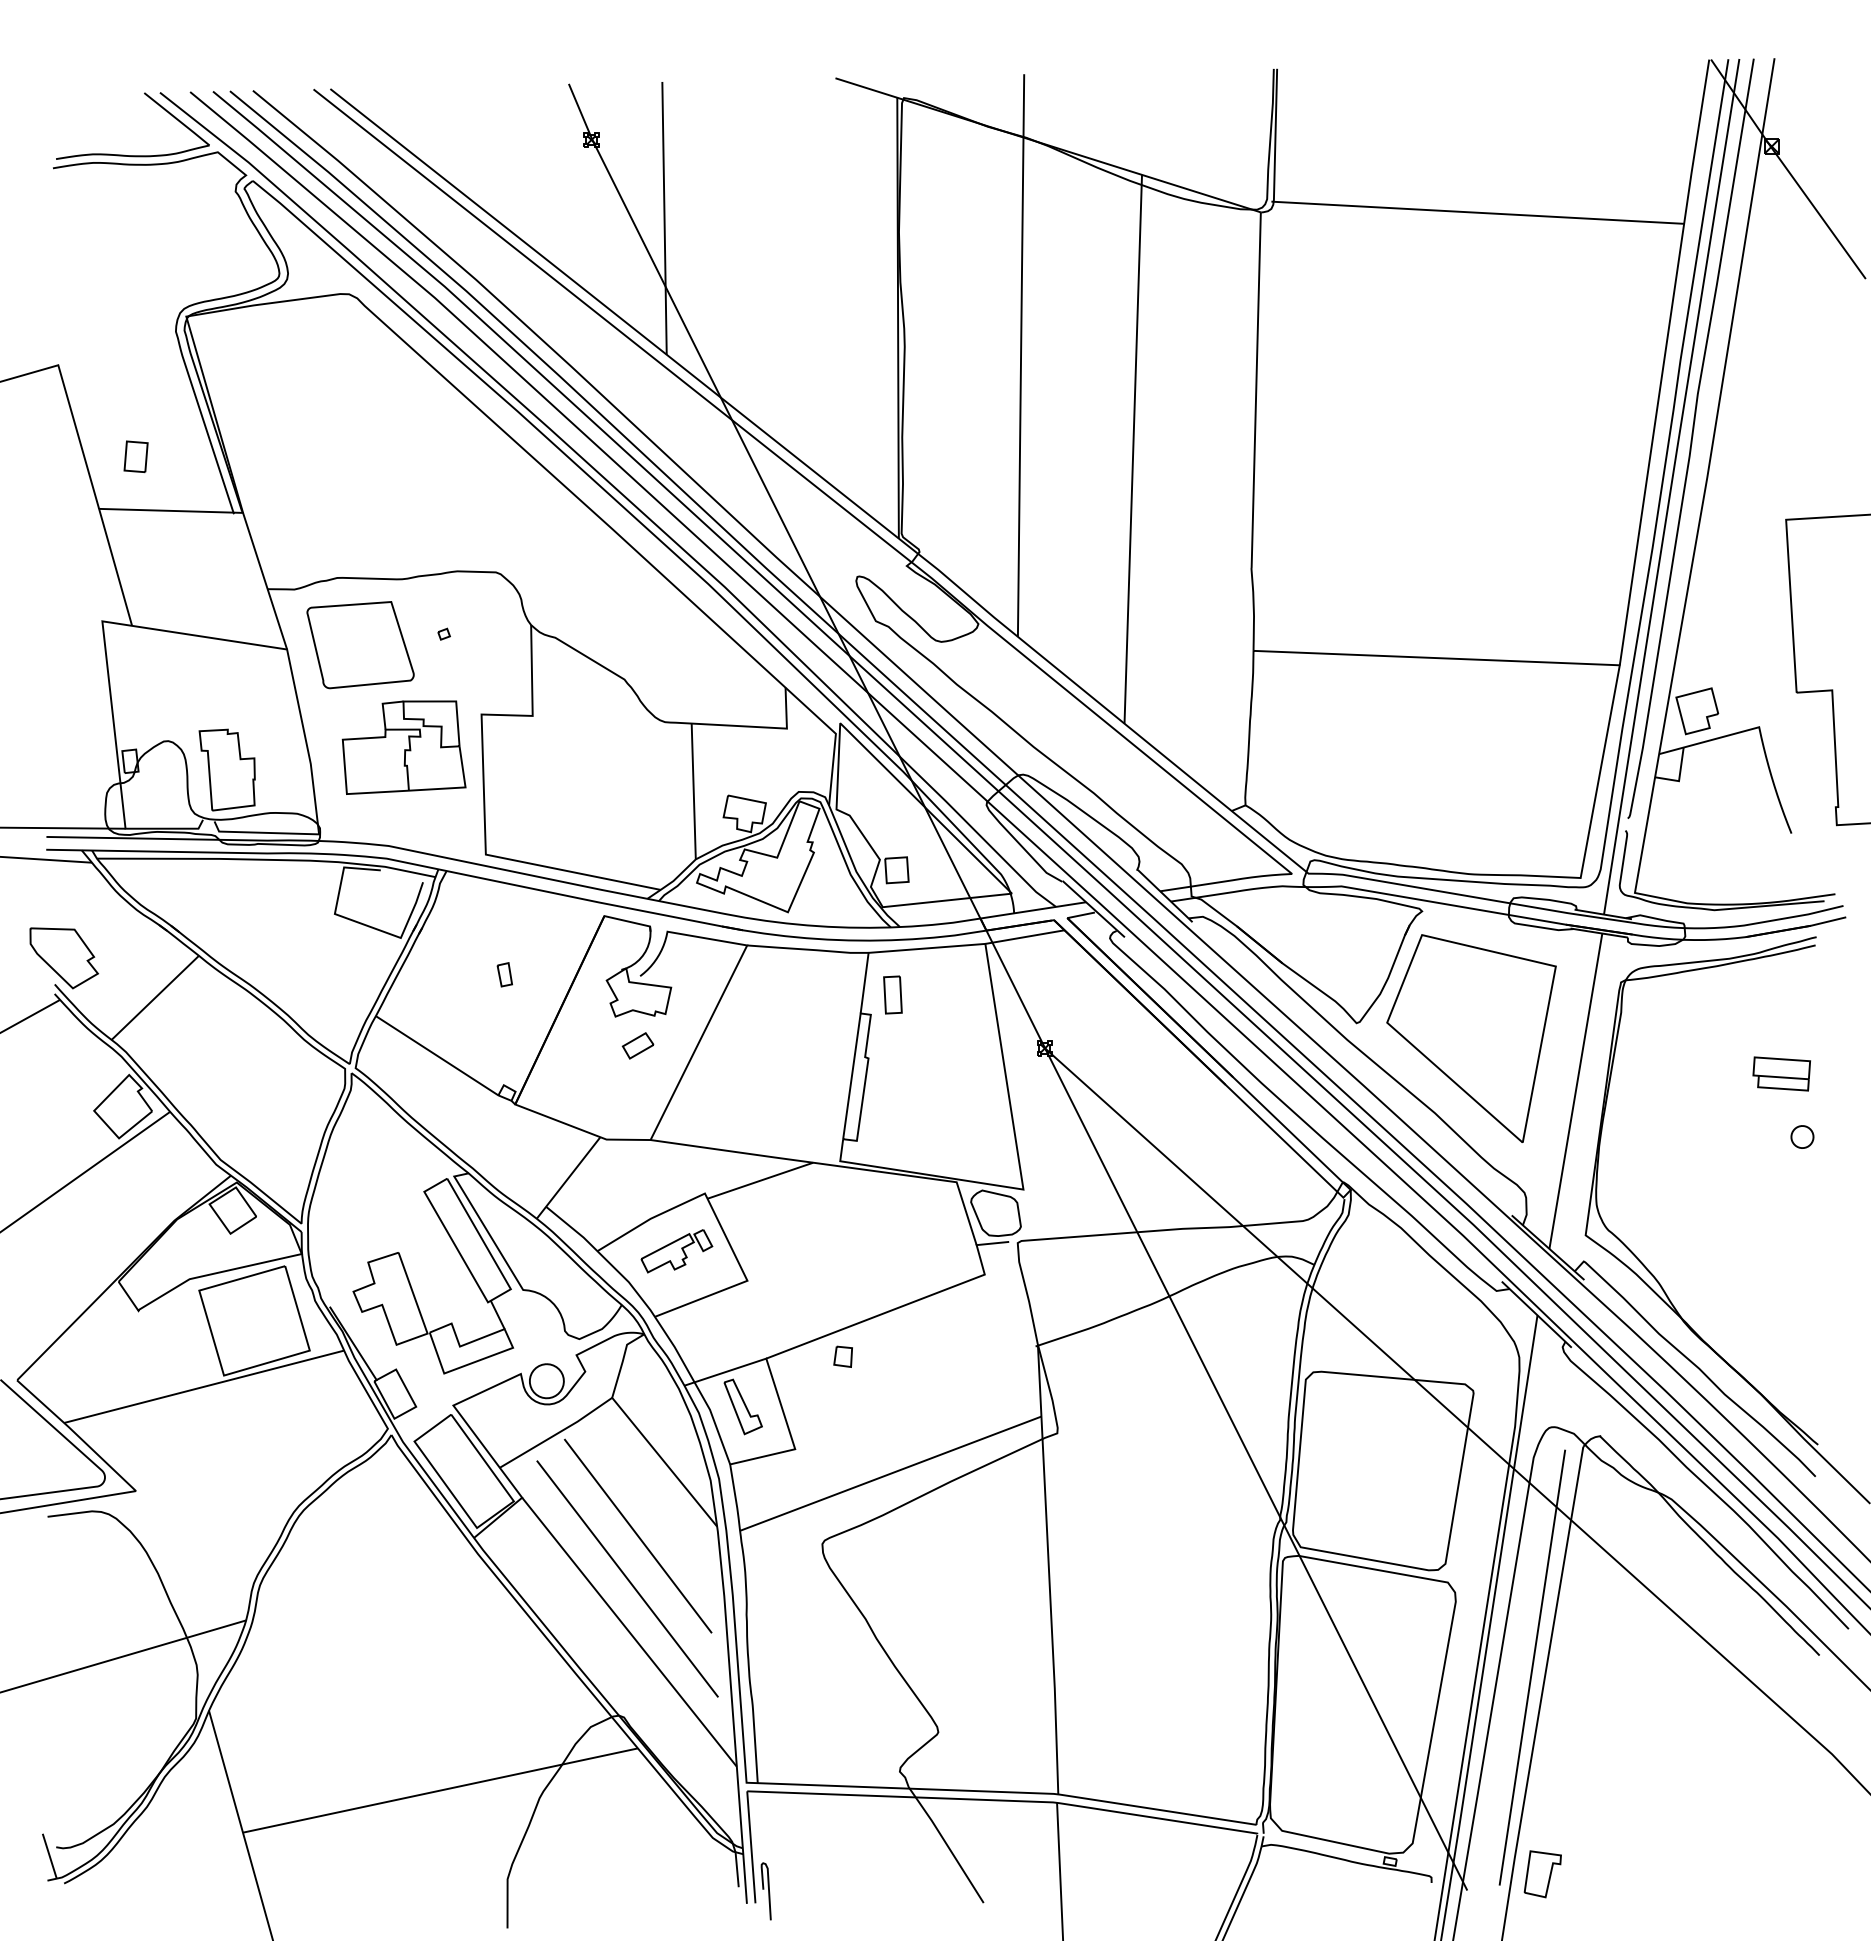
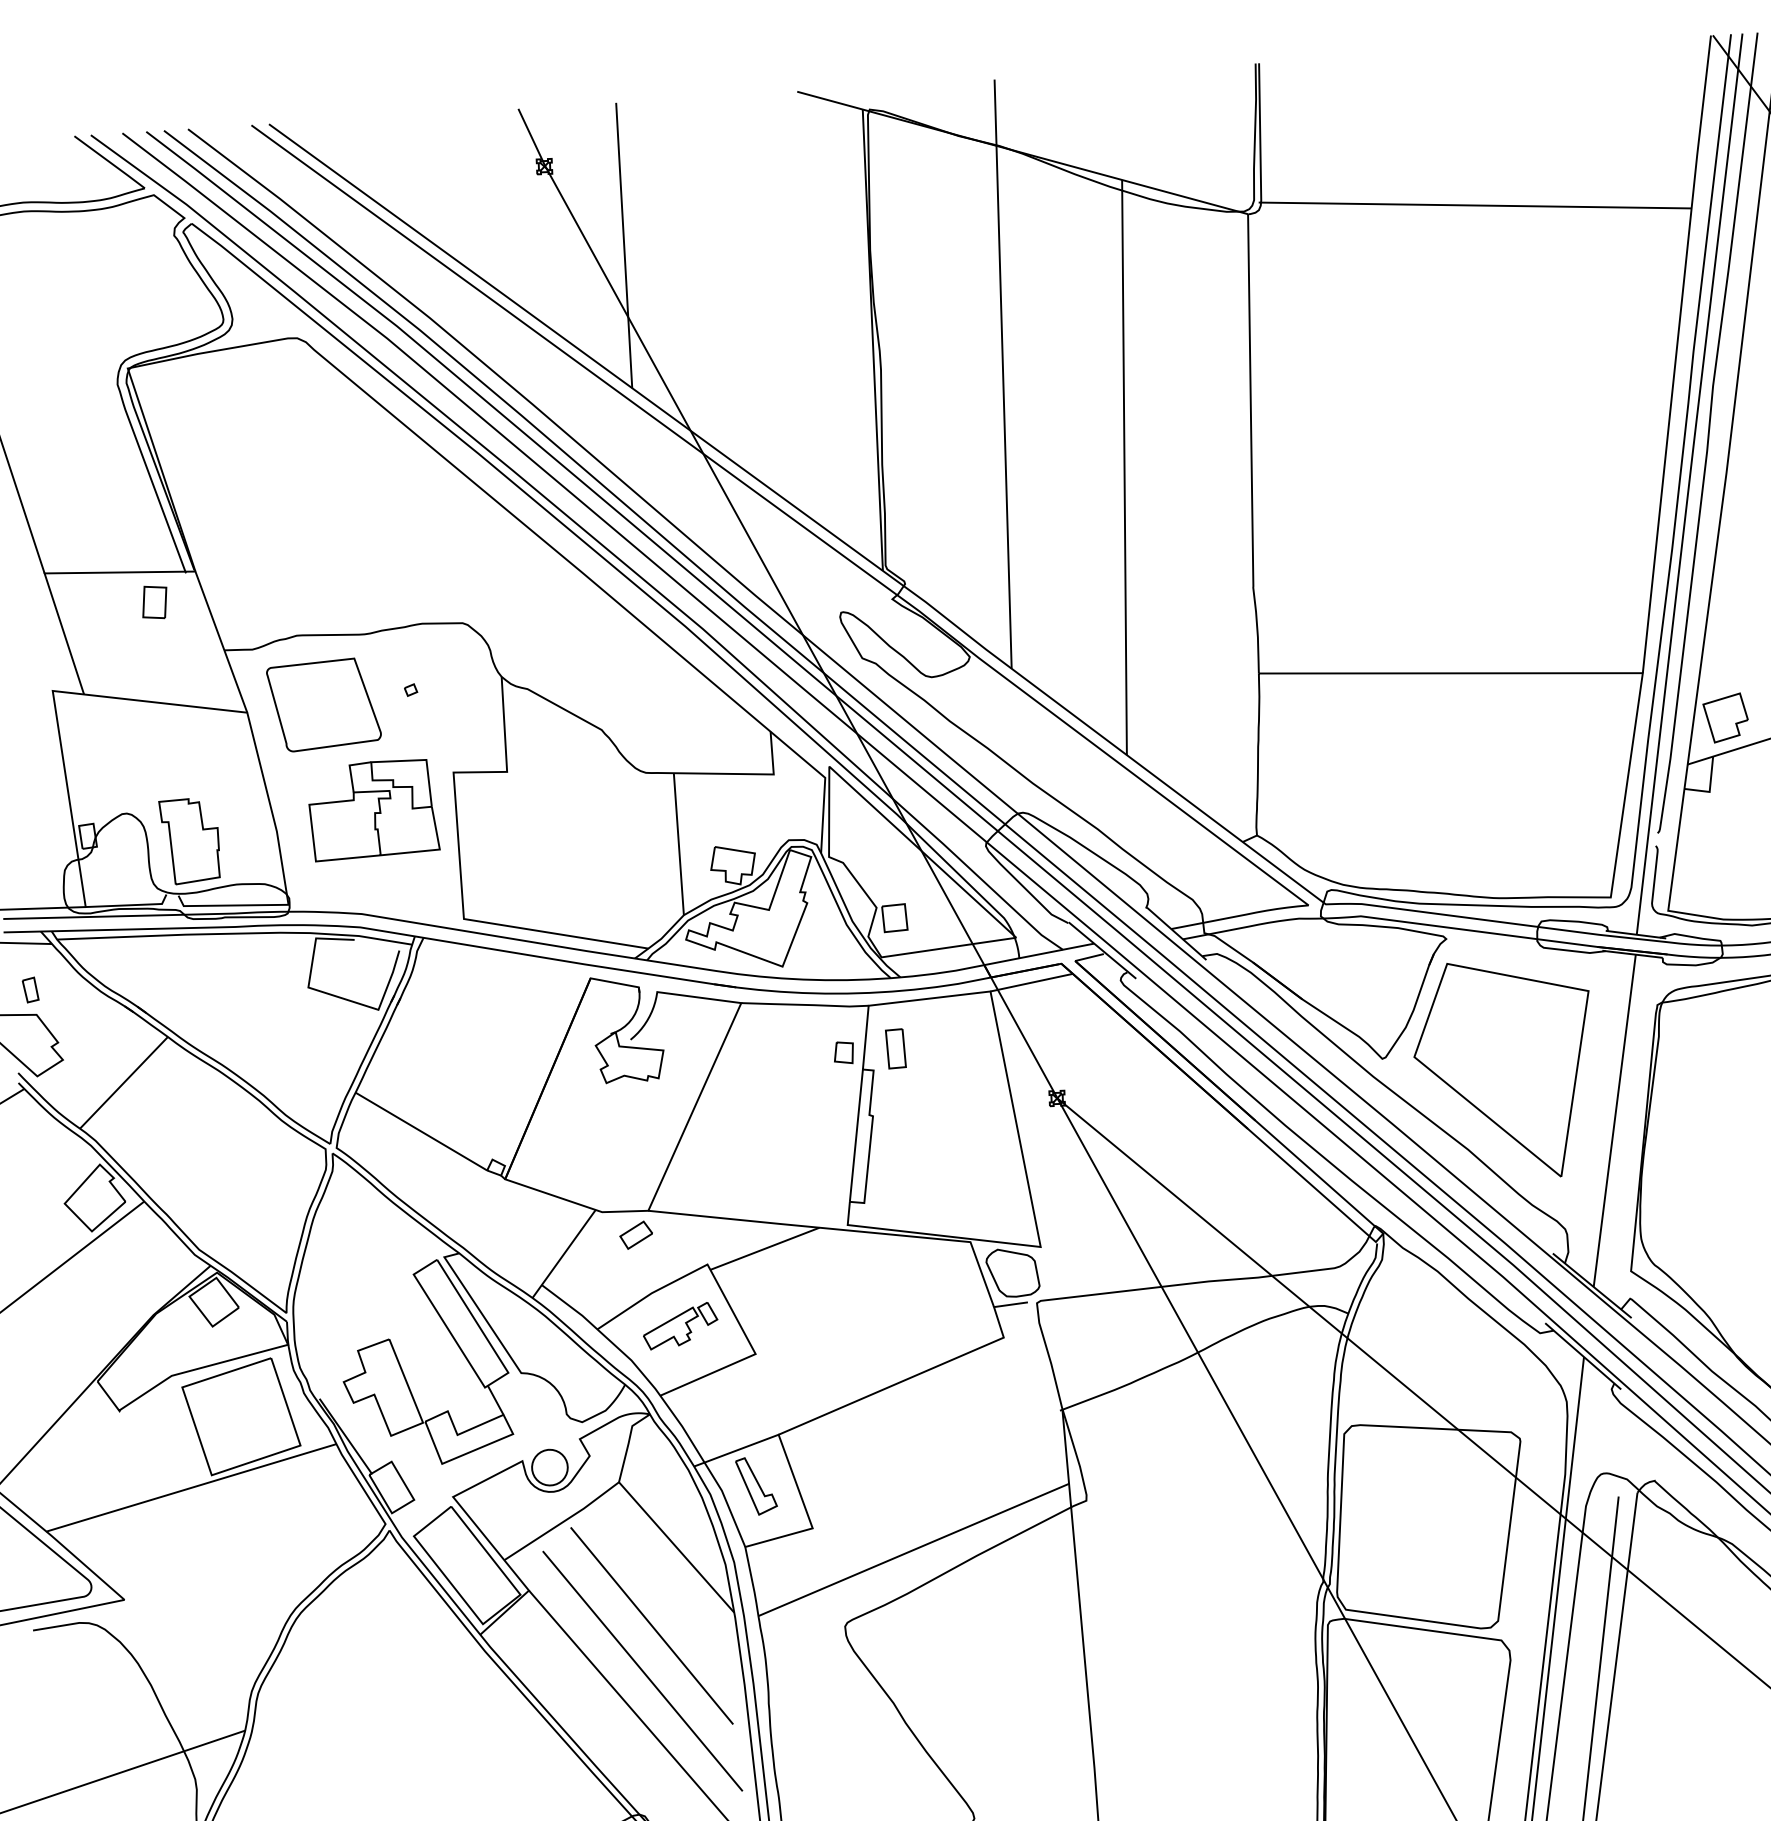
part: (135, 456) -> (154, 602), moved
part: (504, 974) -> (30, 989), moved
part: (637, 1045) -> (635, 1234), moved
part: (842, 1356) -> (843, 1052), moved

